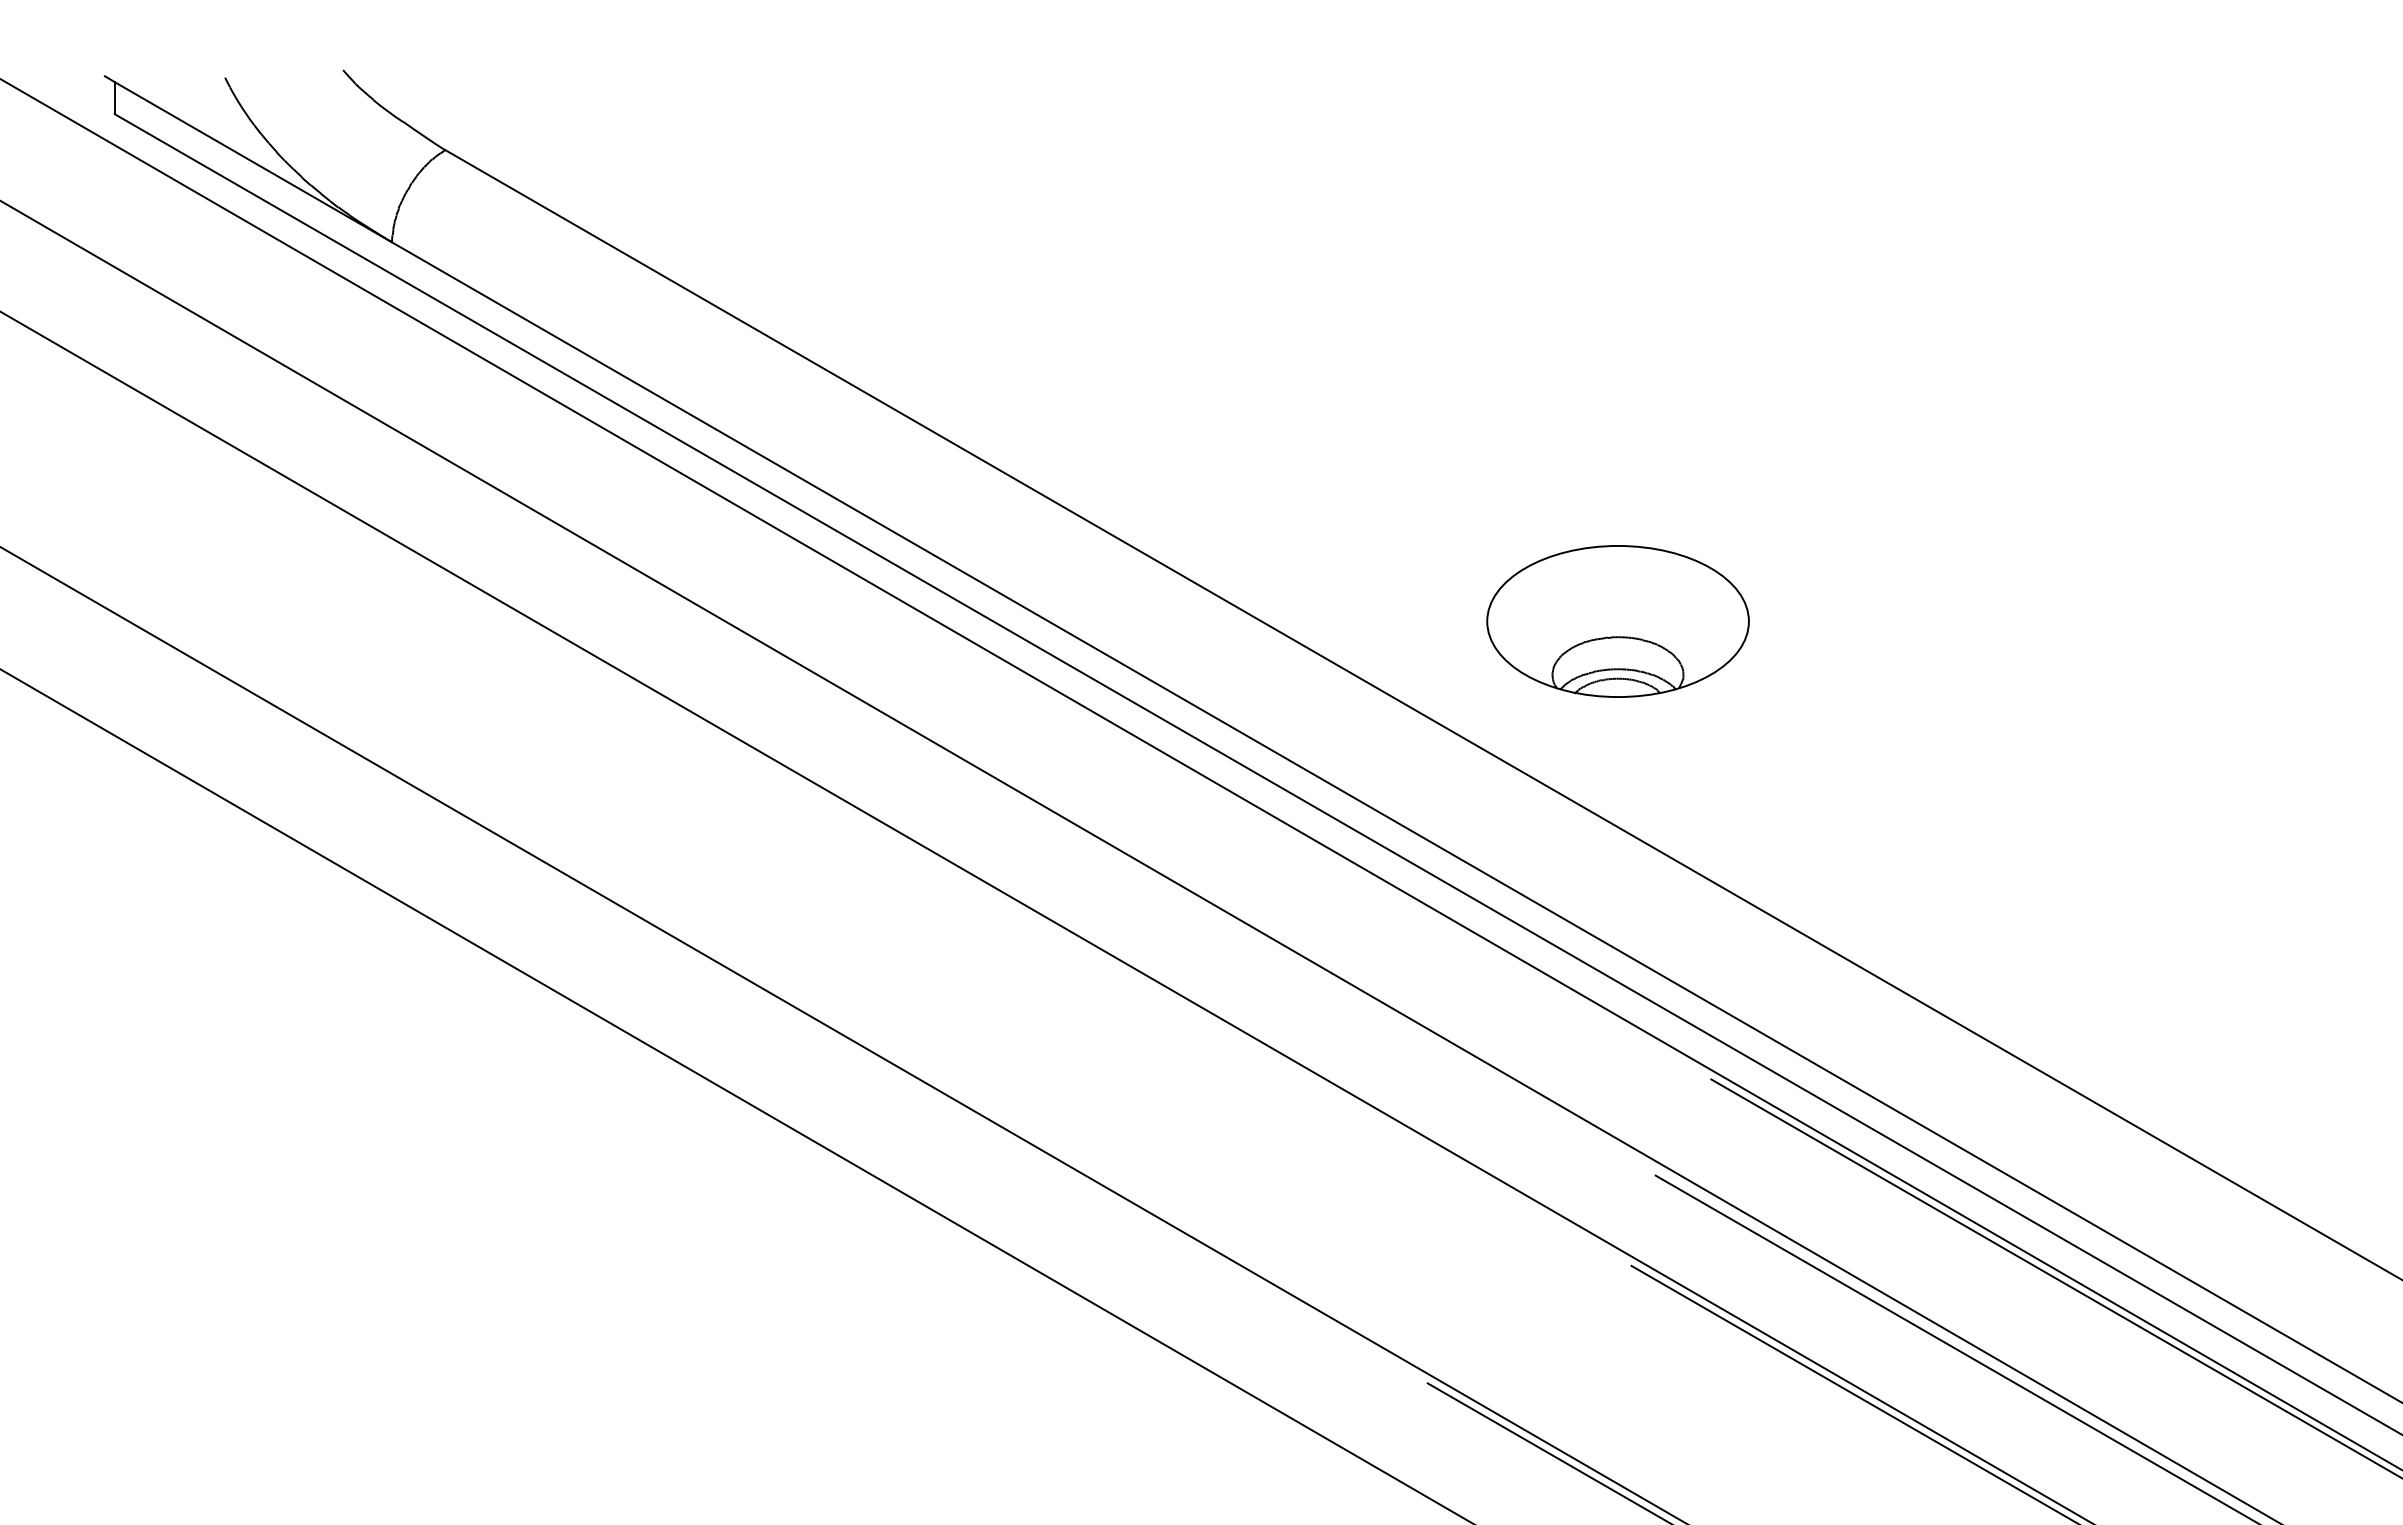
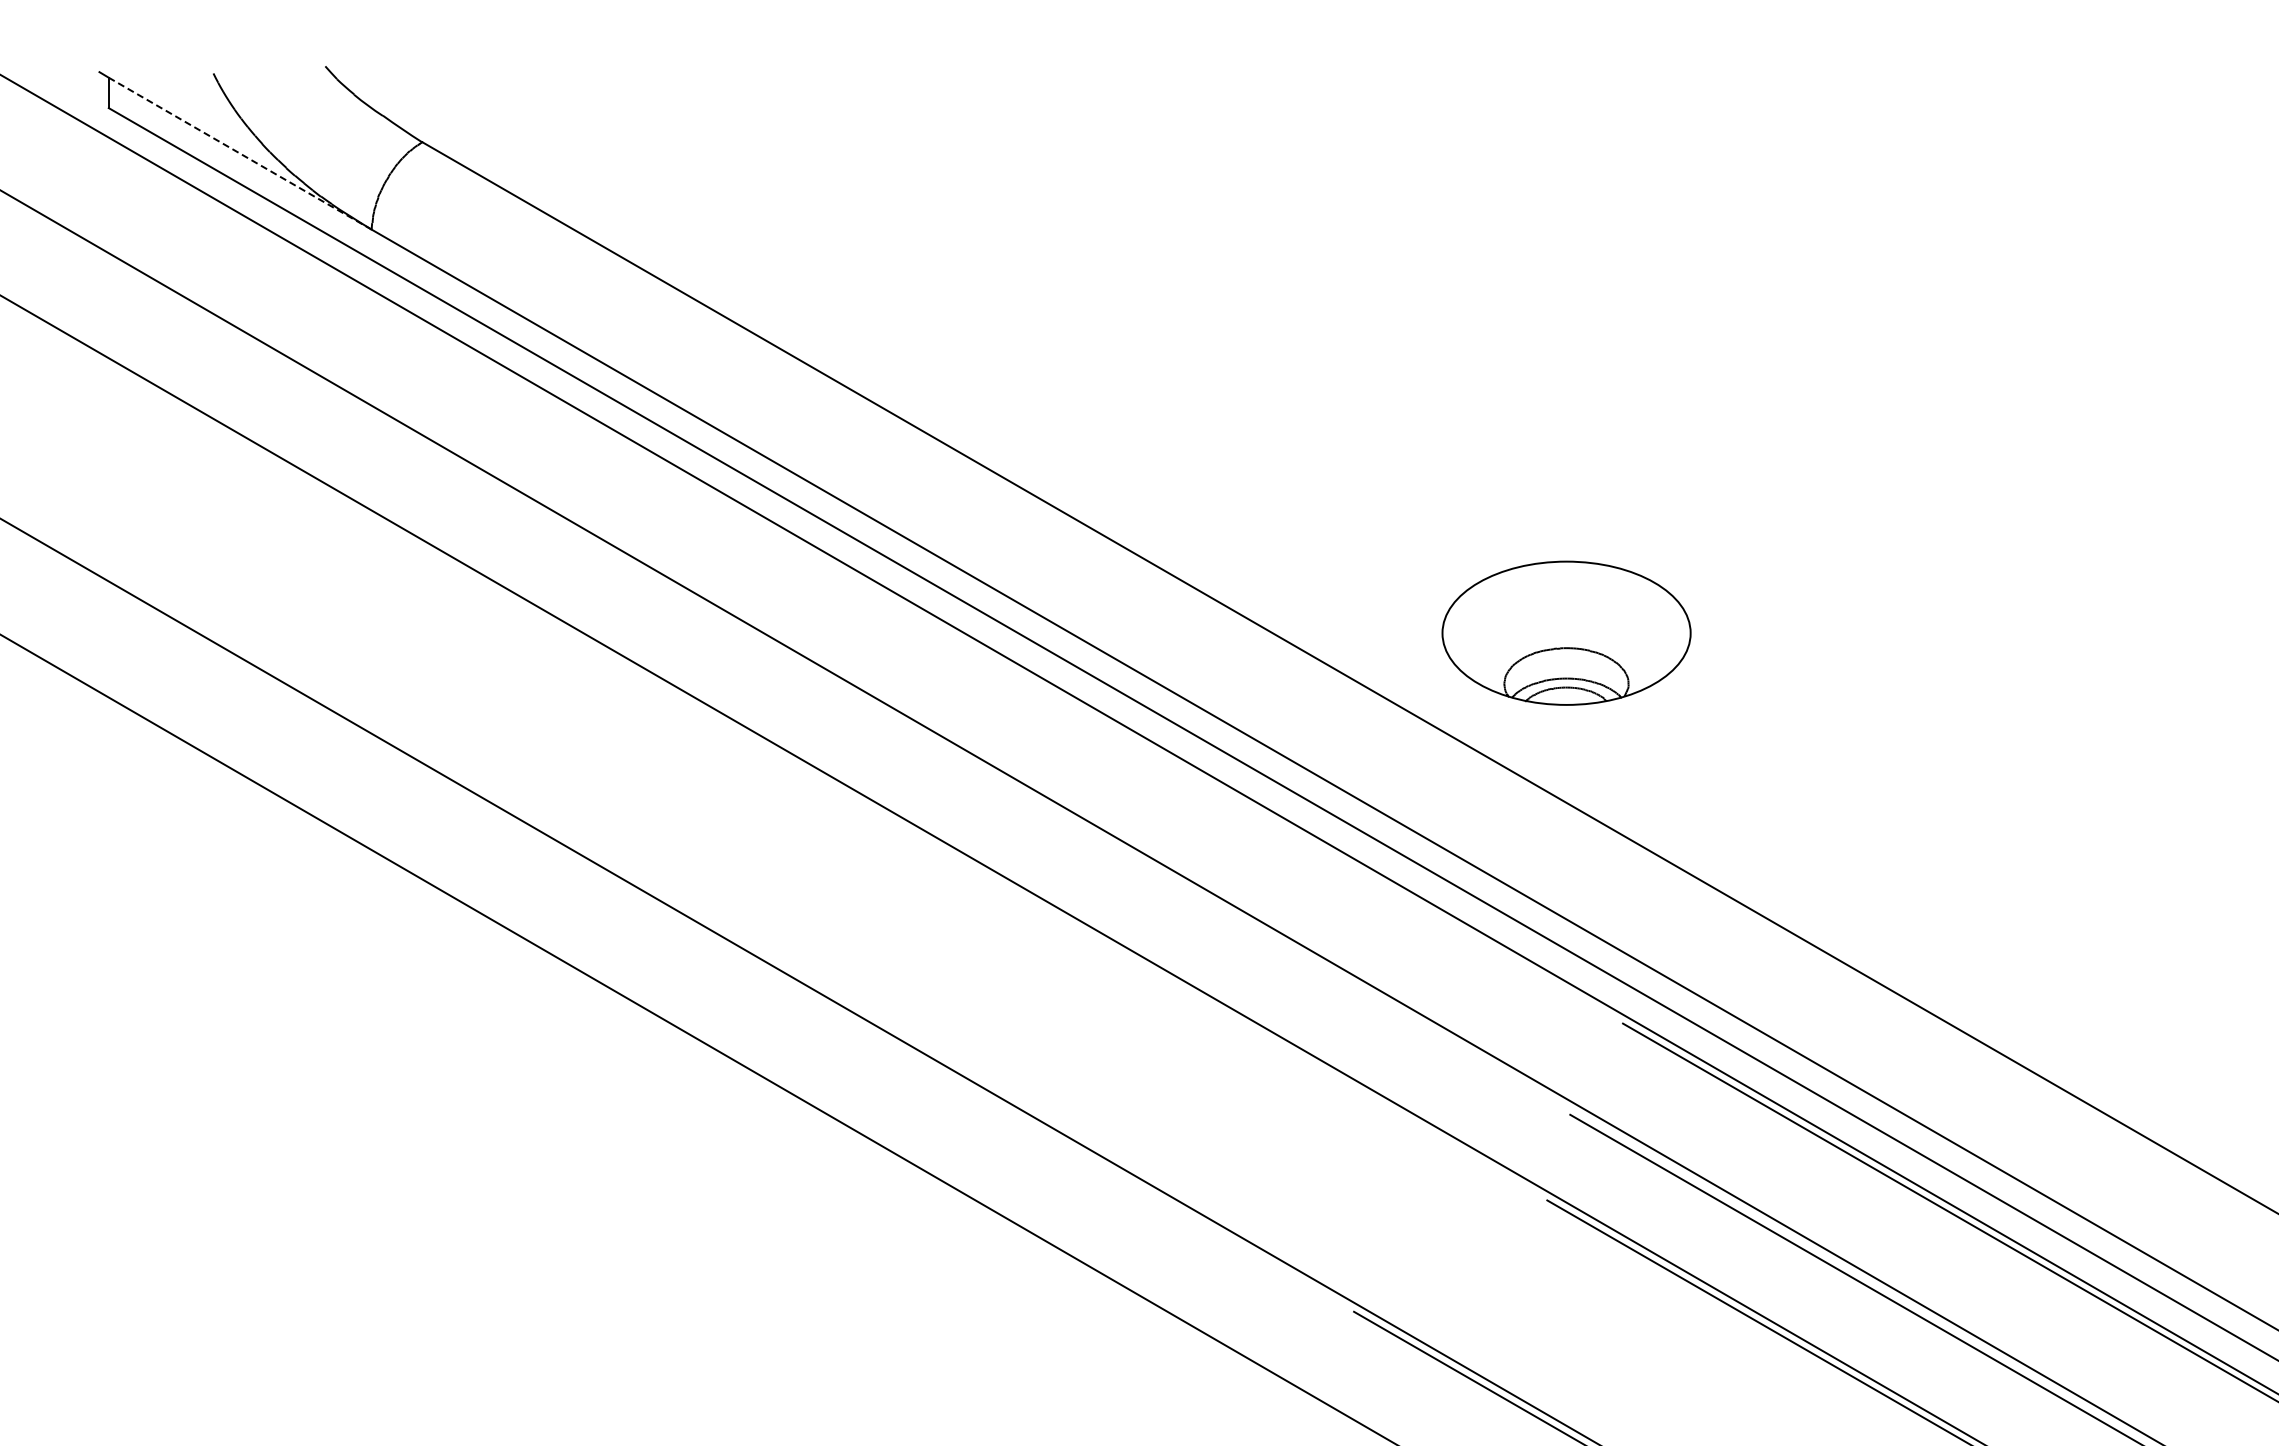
line: (253, 162) -> (240, 153), solid -> dashed
part: (1617, 620) -> (1566, 632), moved

